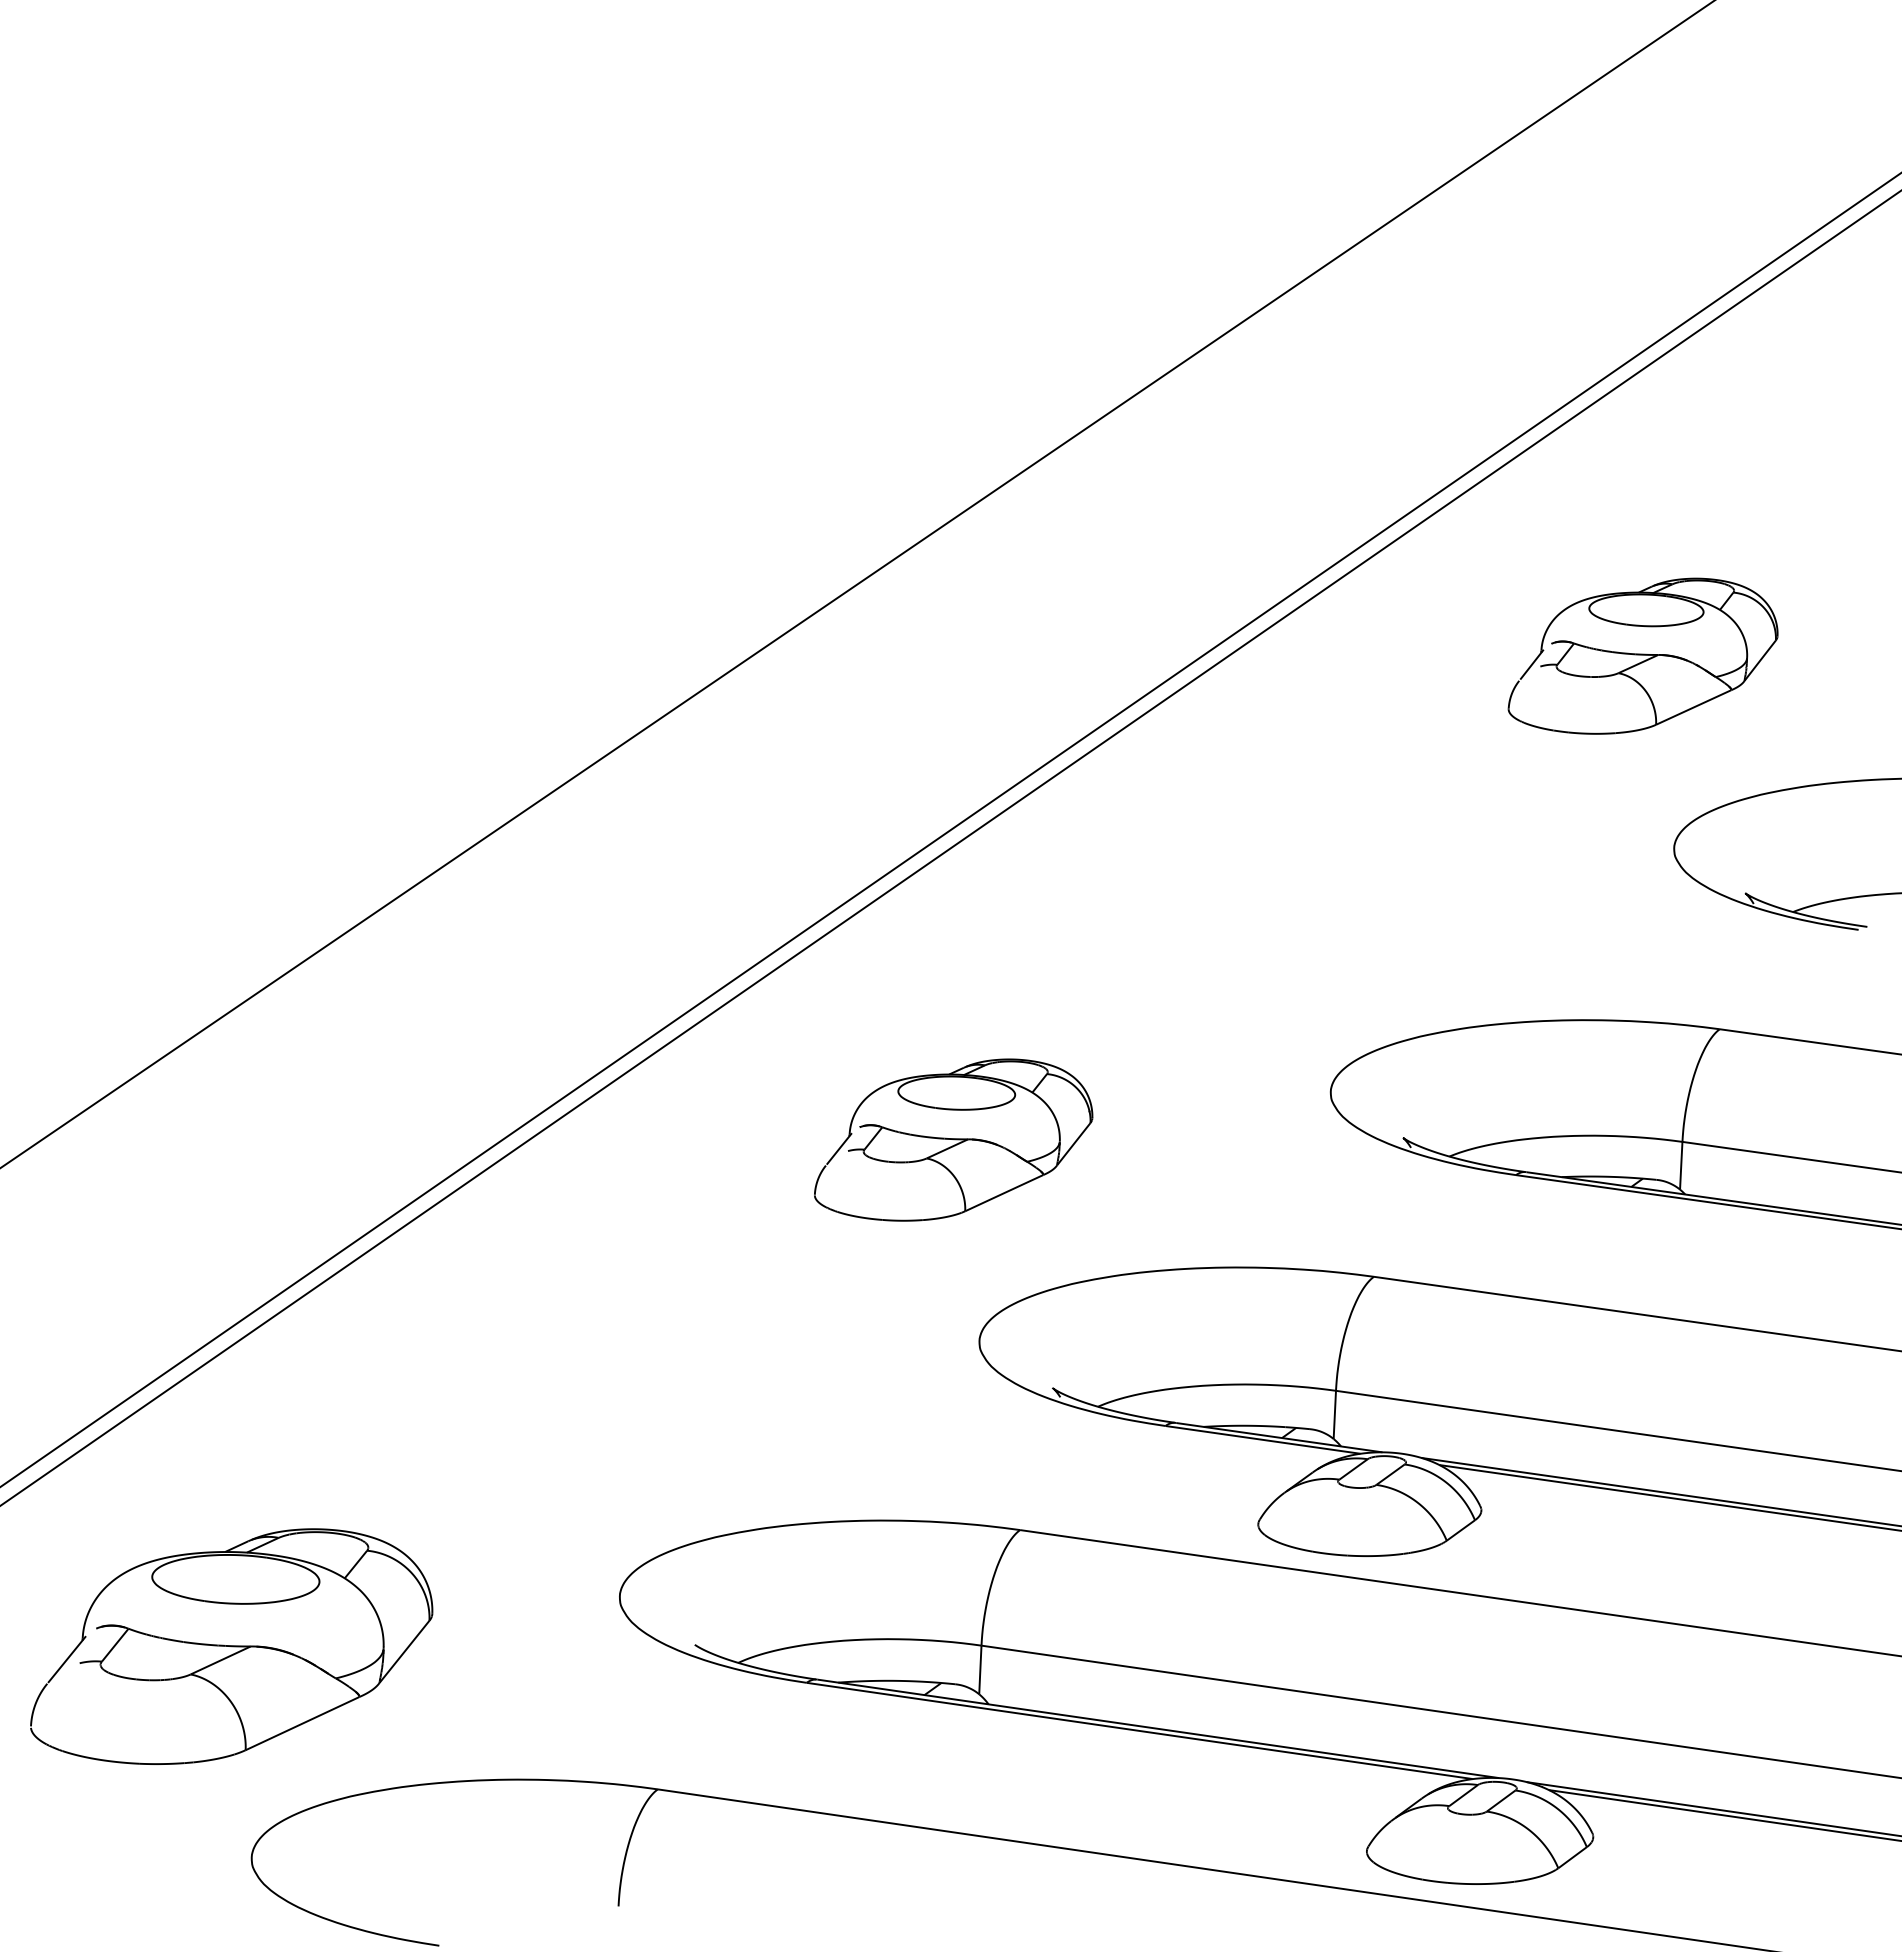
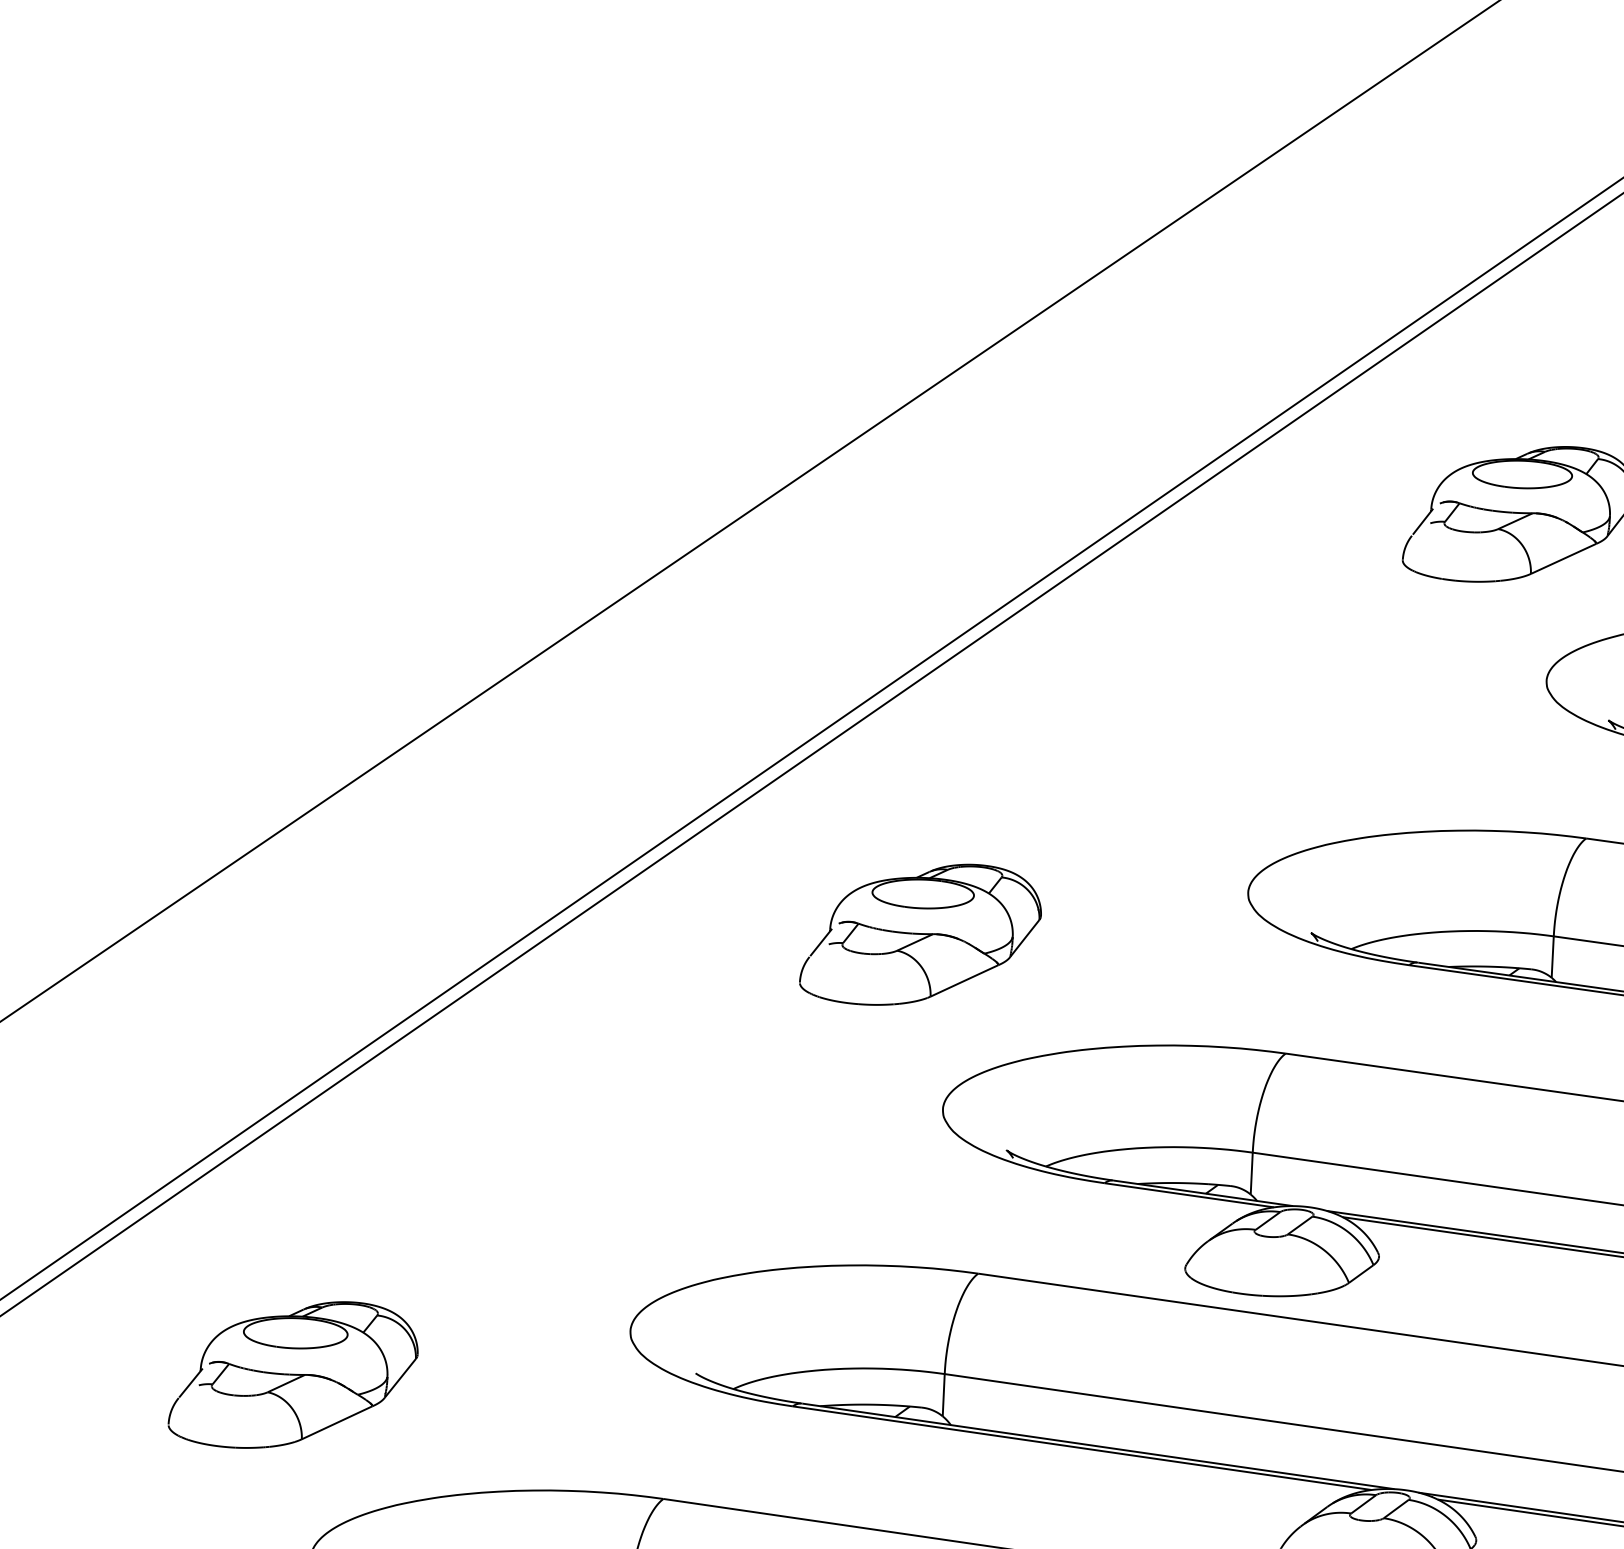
part: (231, 1646) -> (293, 1374), size x0.71

